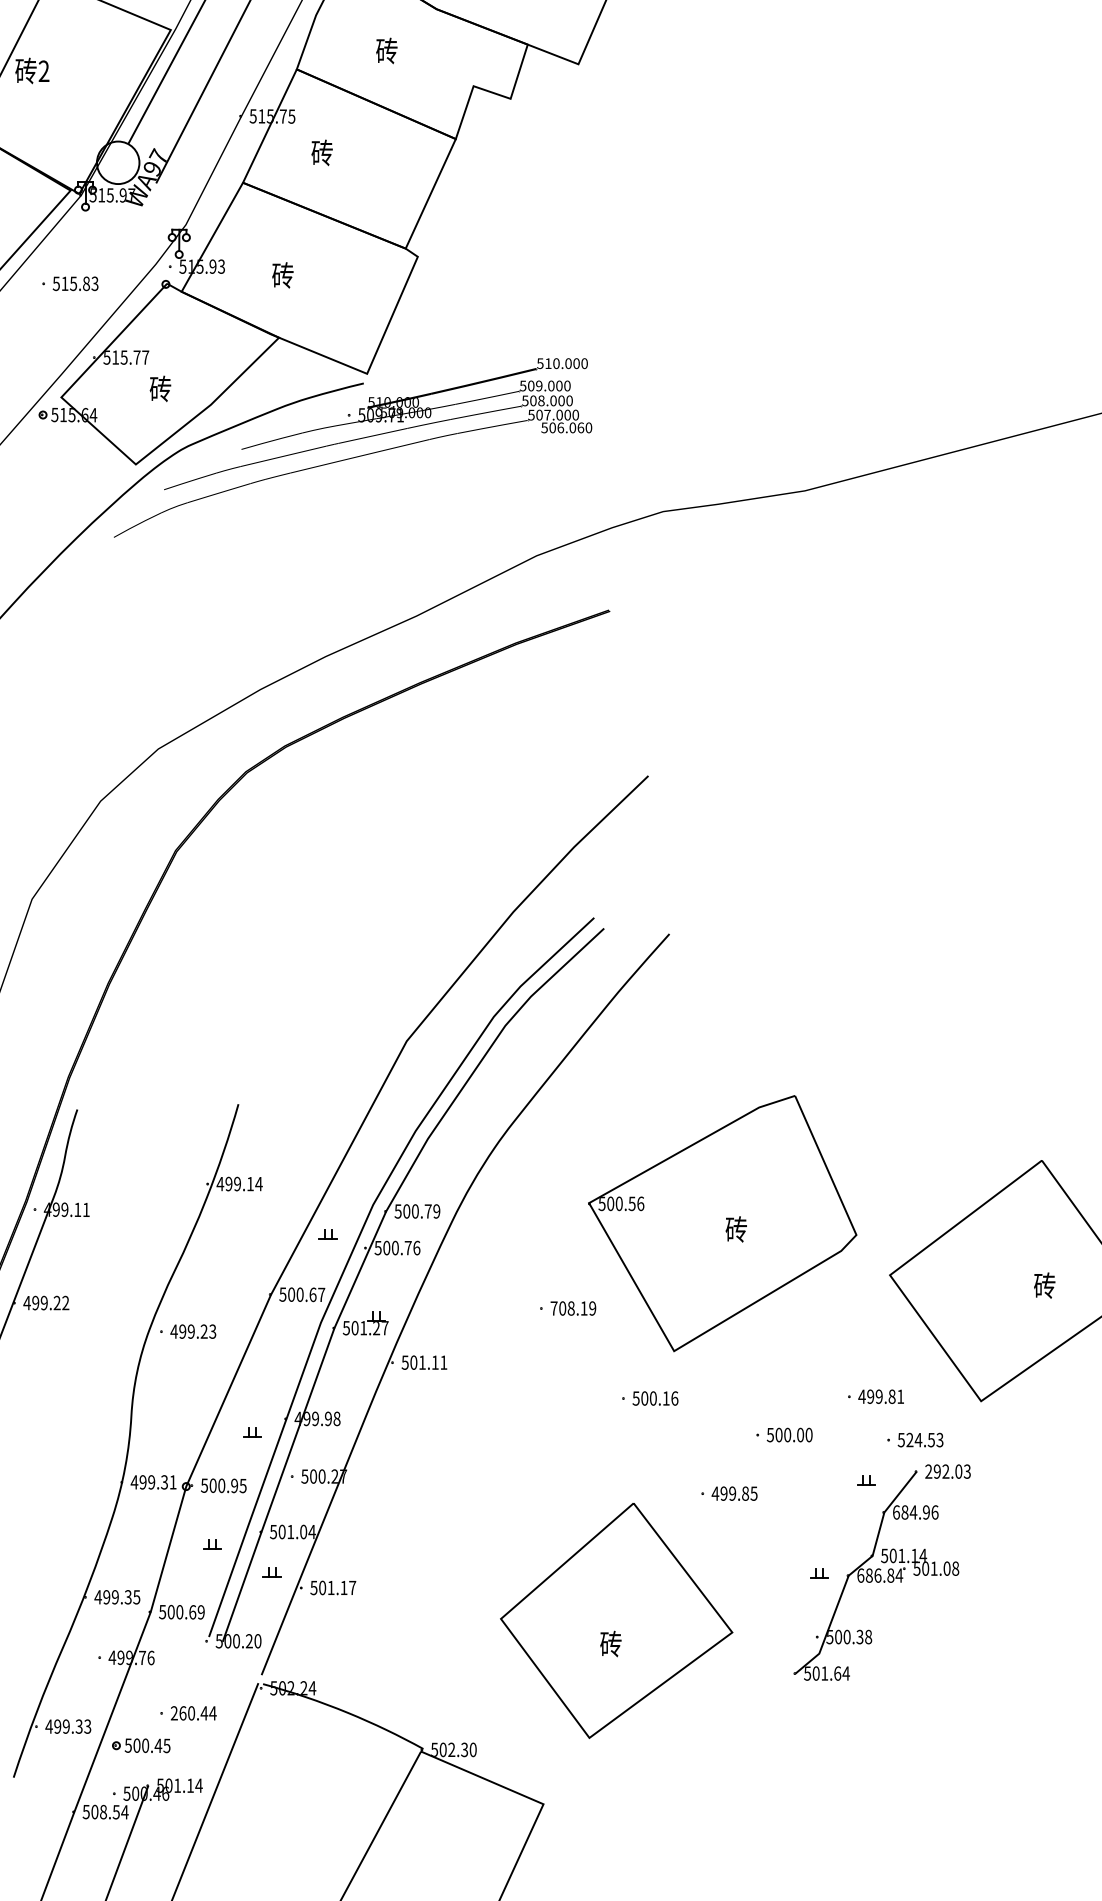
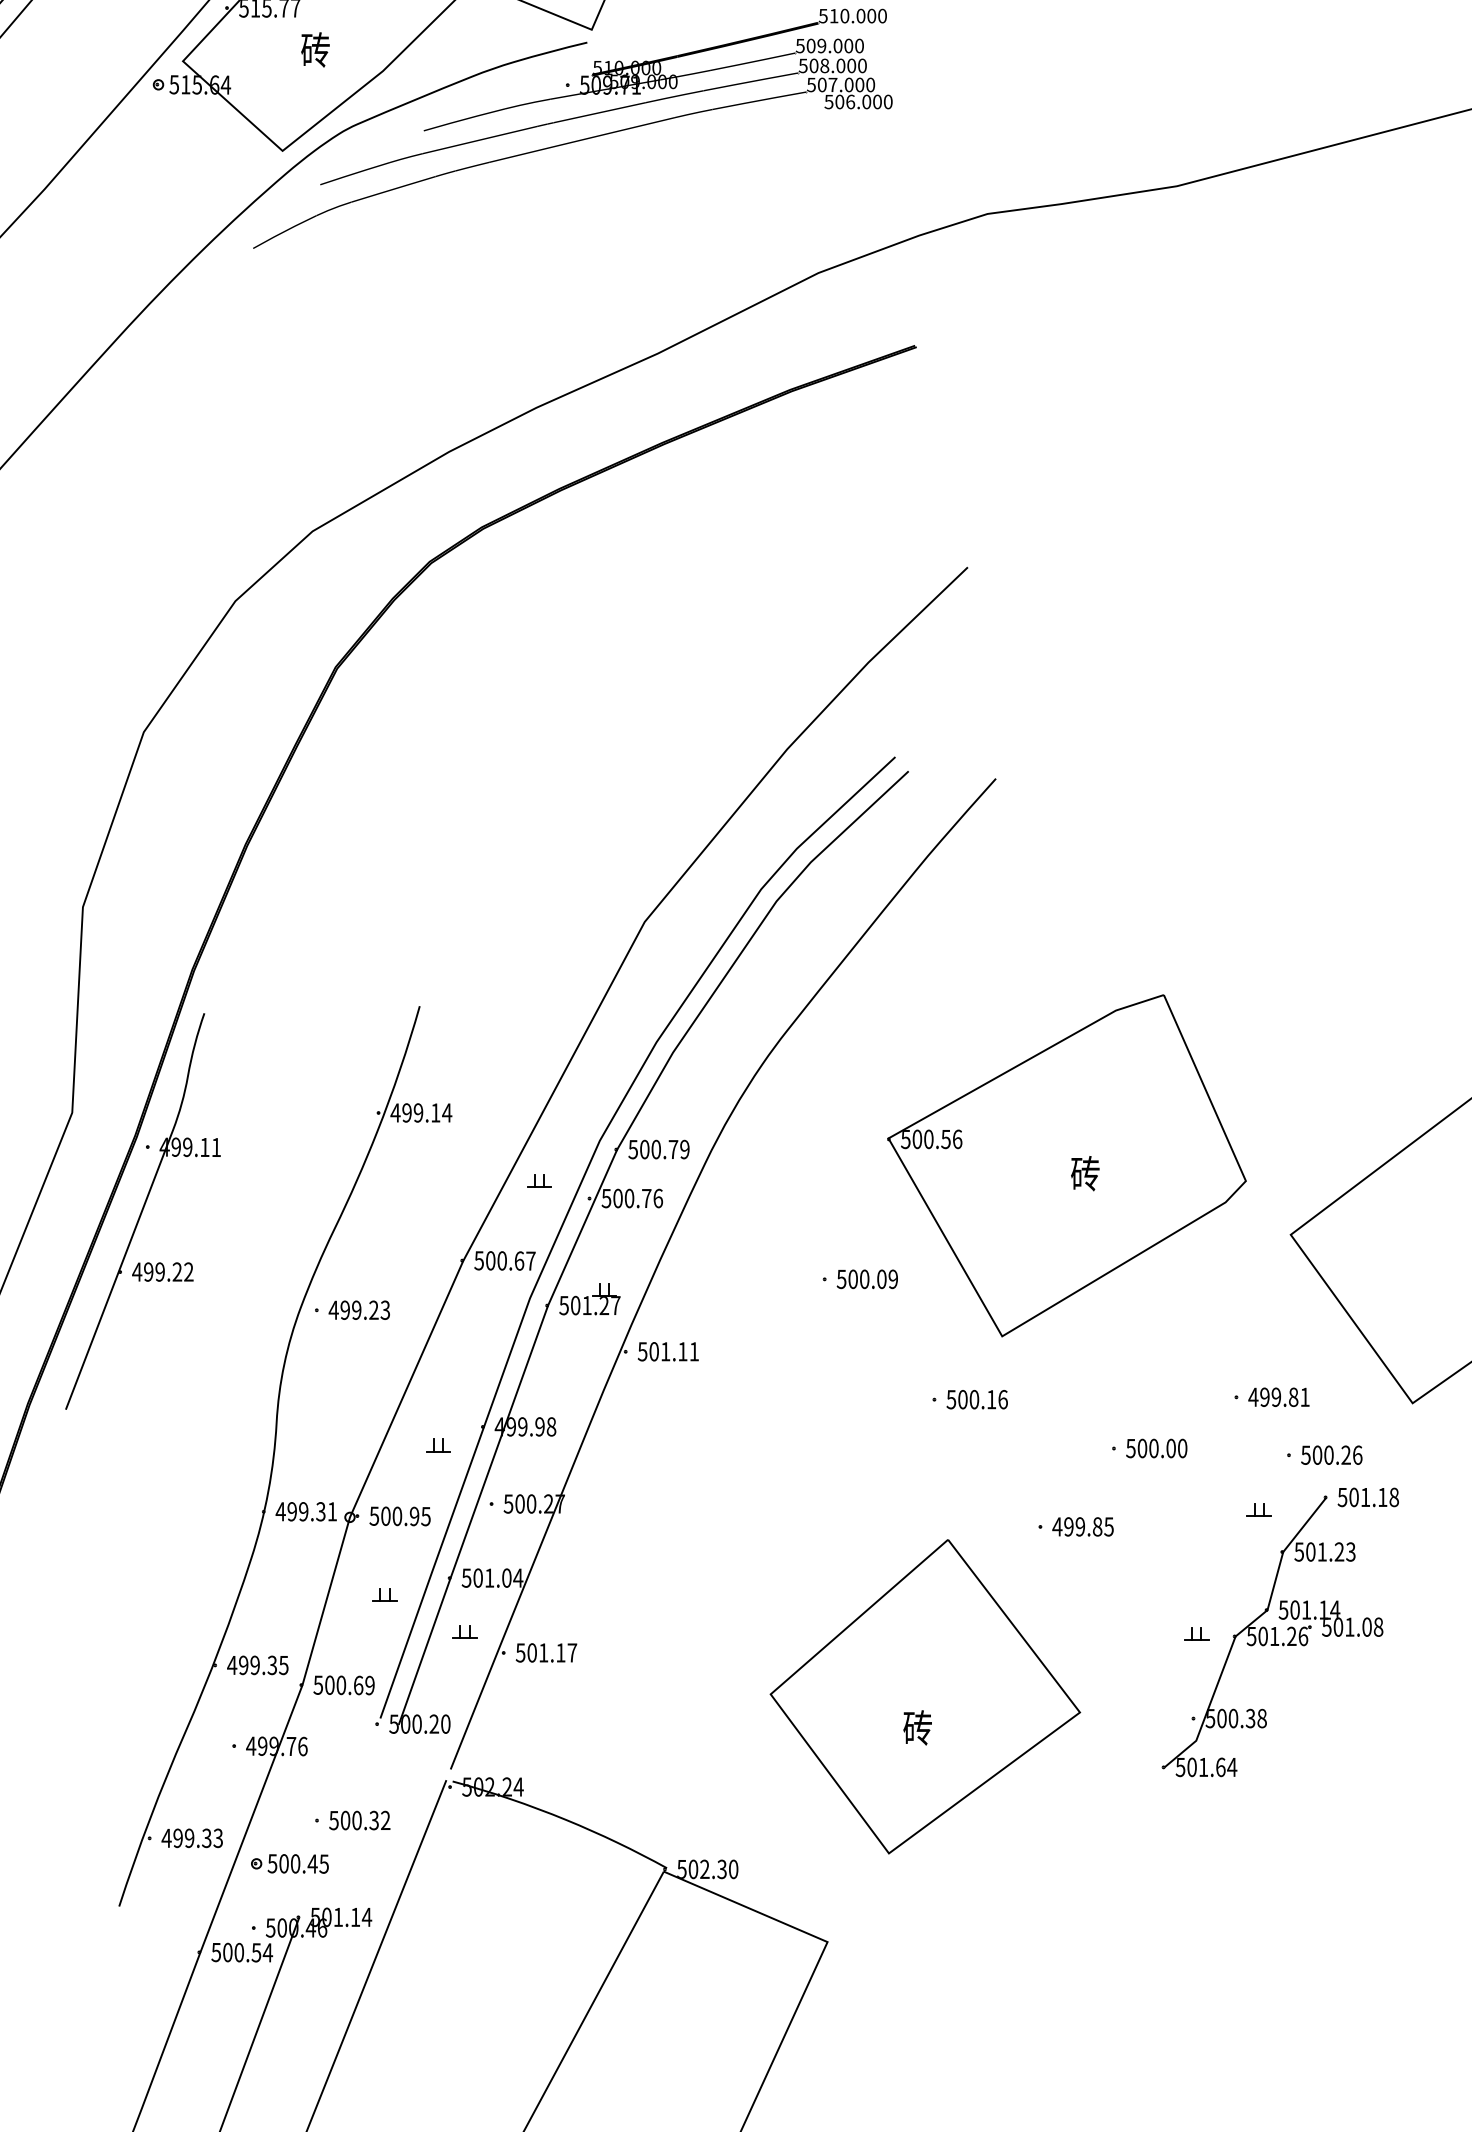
text: (580, 427) -> (877, 101), 506.060 -> 506.000
text: (568, 1308) -> (860, 1279), 708.19 -> 500.09
text: (924, 1439) -> (1336, 1454), 524.53 -> 500.26
text: (947, 1471) -> (1367, 1497), 292.03 -> 501.18
text: (915, 1512) -> (1324, 1552), 684.96 -> 501.23
text: (880, 1575) -> (1278, 1636), 686.84 -> 501.26
text: (193, 1713) -> (359, 1820), 260.44 -> 500.32
text: (103, 1812) -> (239, 1953), 508.54 -> 500.54

